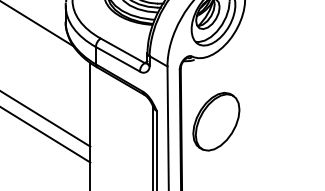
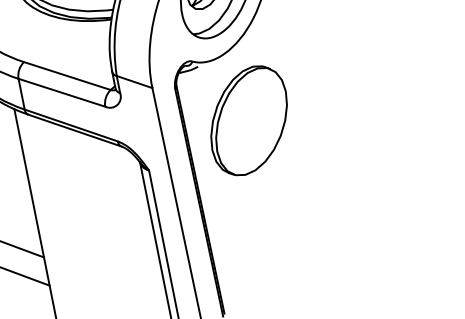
part: (216, 121) -> (249, 120), moved

